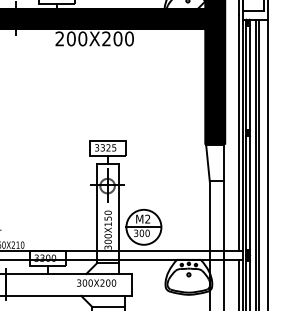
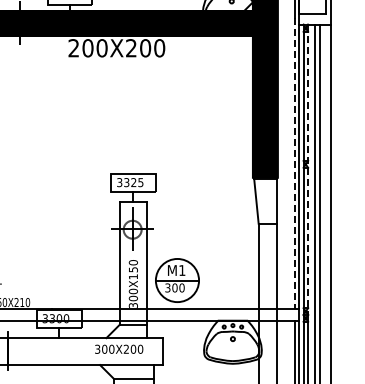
line: (238, 133) -> (294, 164), solid -> dashed
line: (250, 138) -> (308, 170), solid -> dashed
text: (148, 219) -> (182, 270), M2 -> M1

